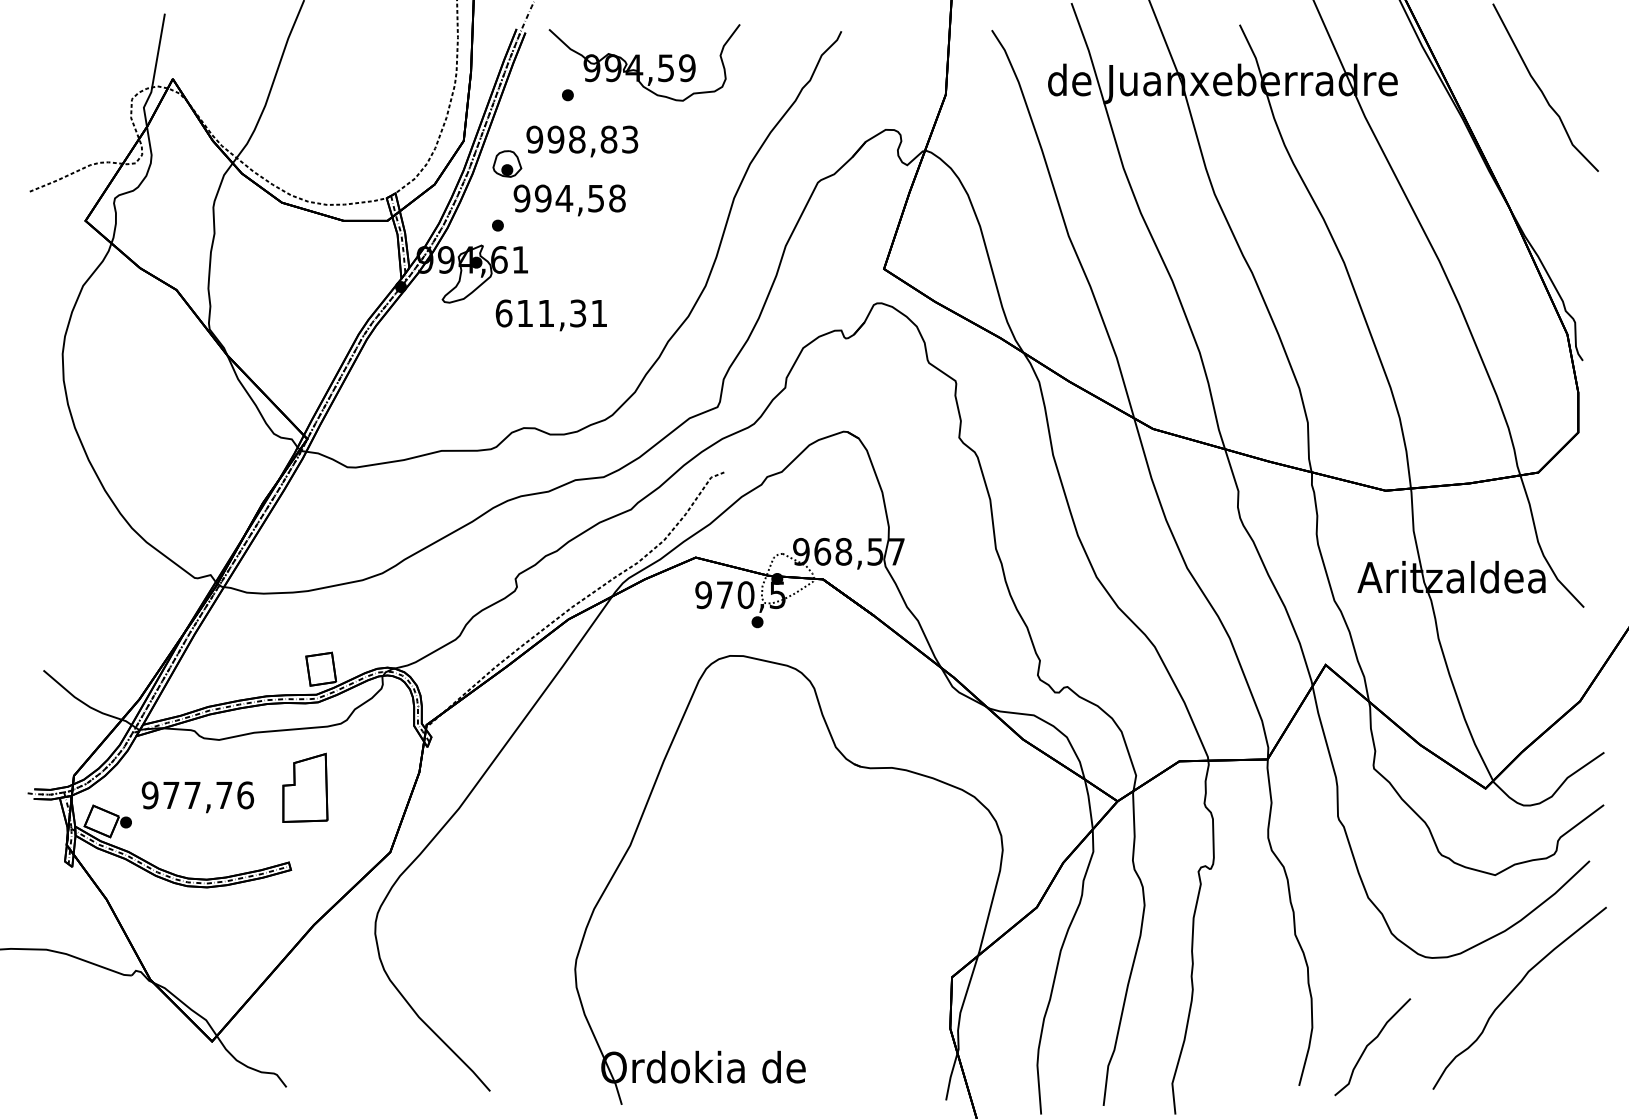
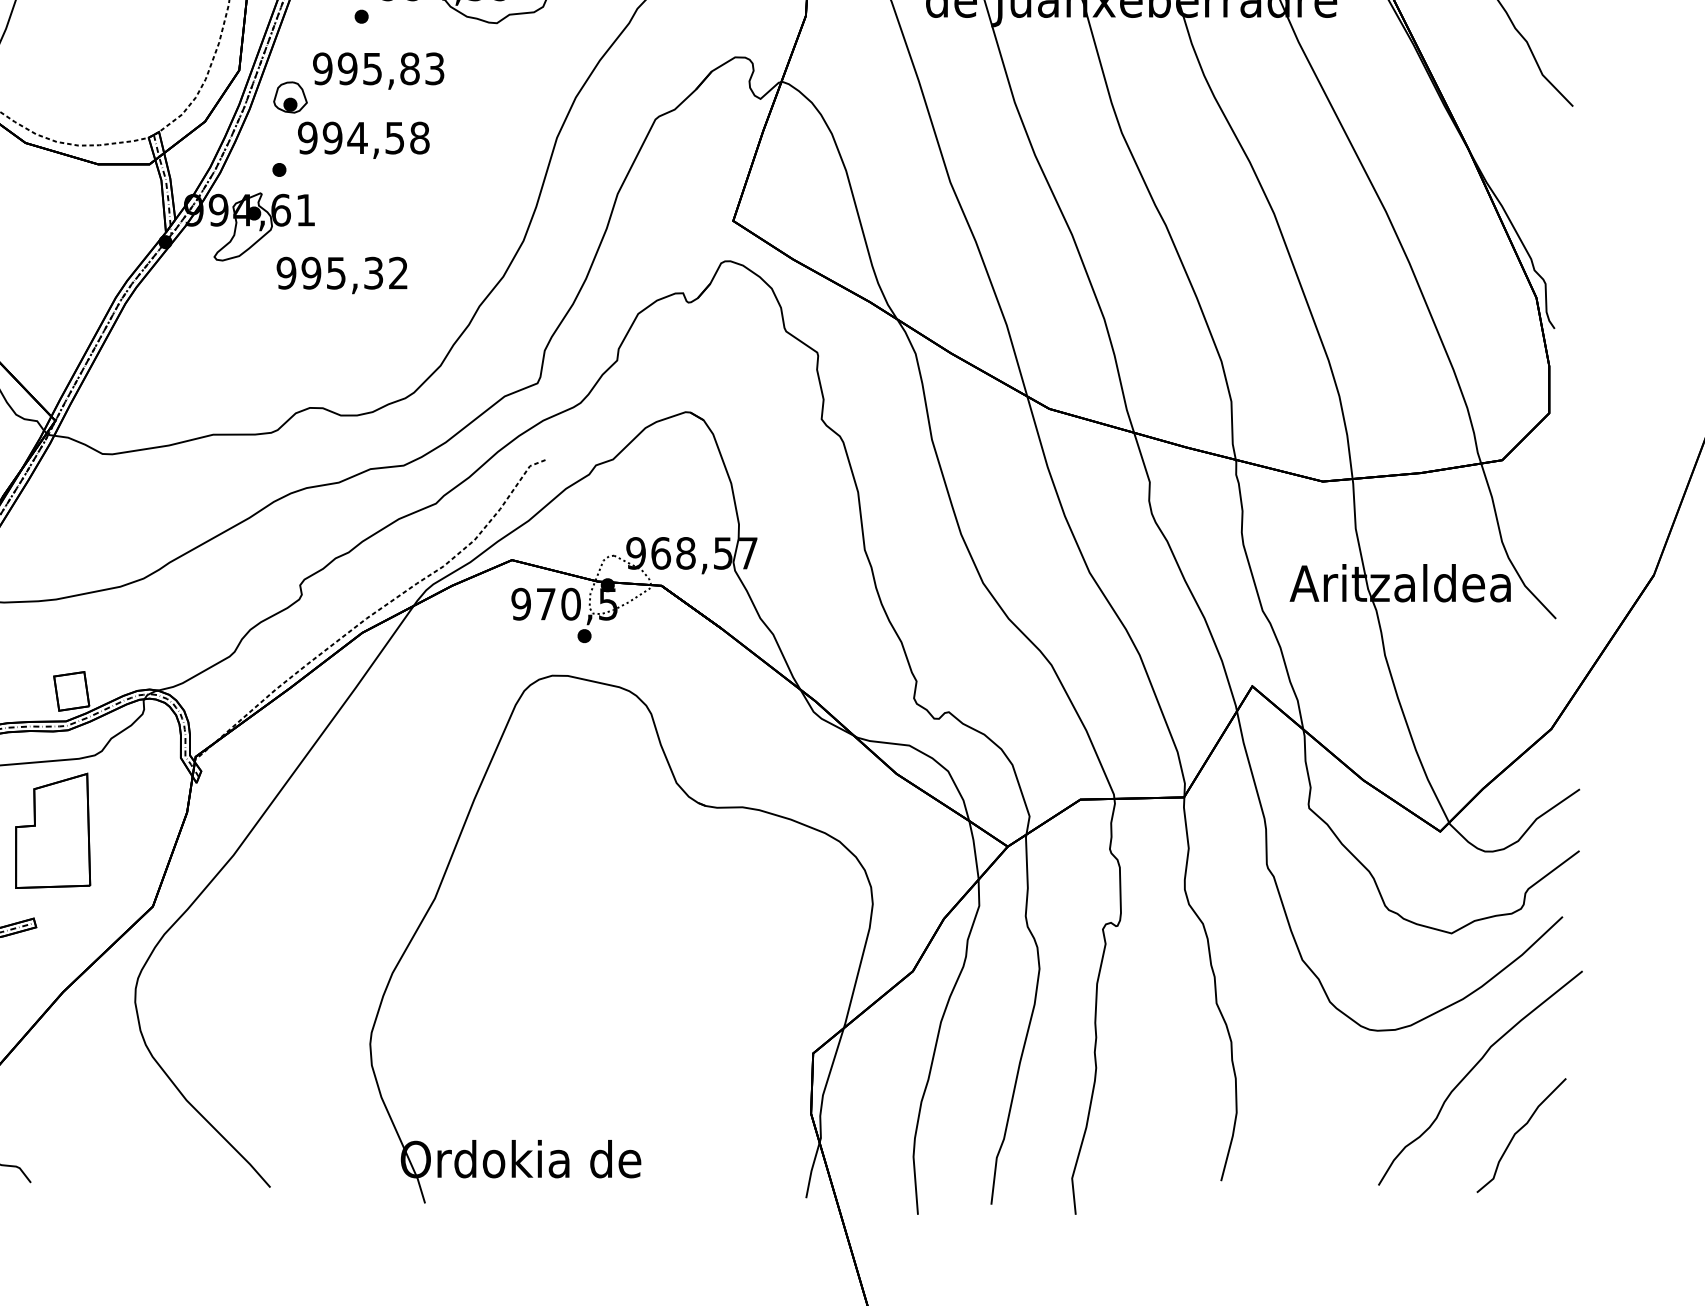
text: (577, 139) -> (372, 68), 998,83 -> 995,83
text: (550, 313) -> (341, 273), 611,31 -> 995,32
part: (305, 787) -> (53, 830), size x1.43
curve: (1370, 1044) -> (1518, 1132), moved

